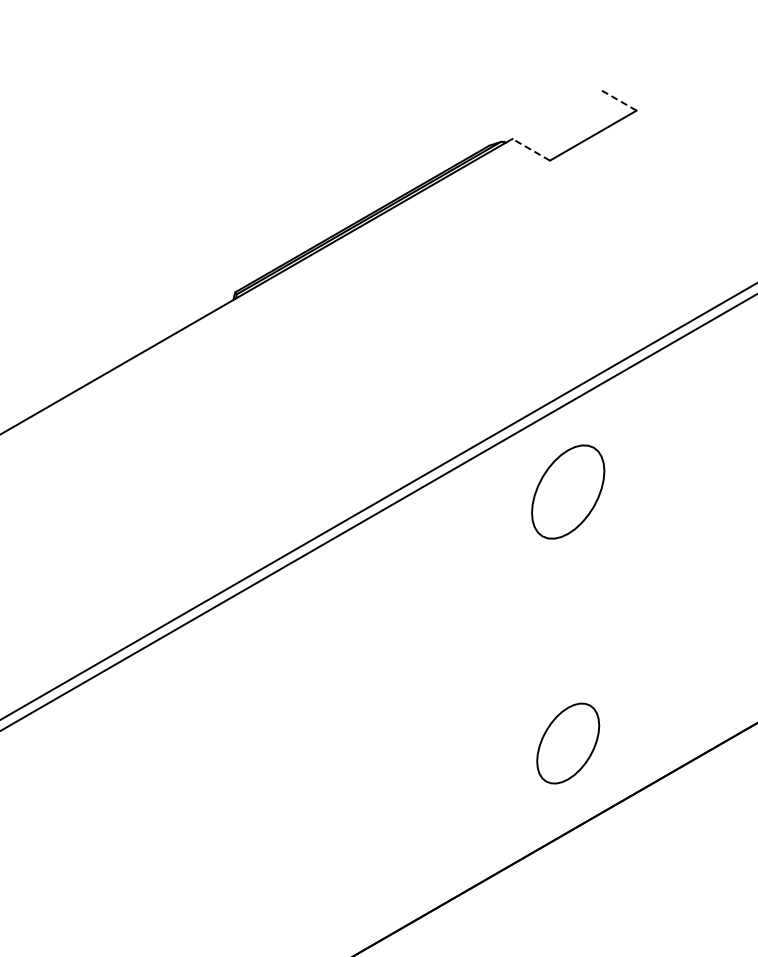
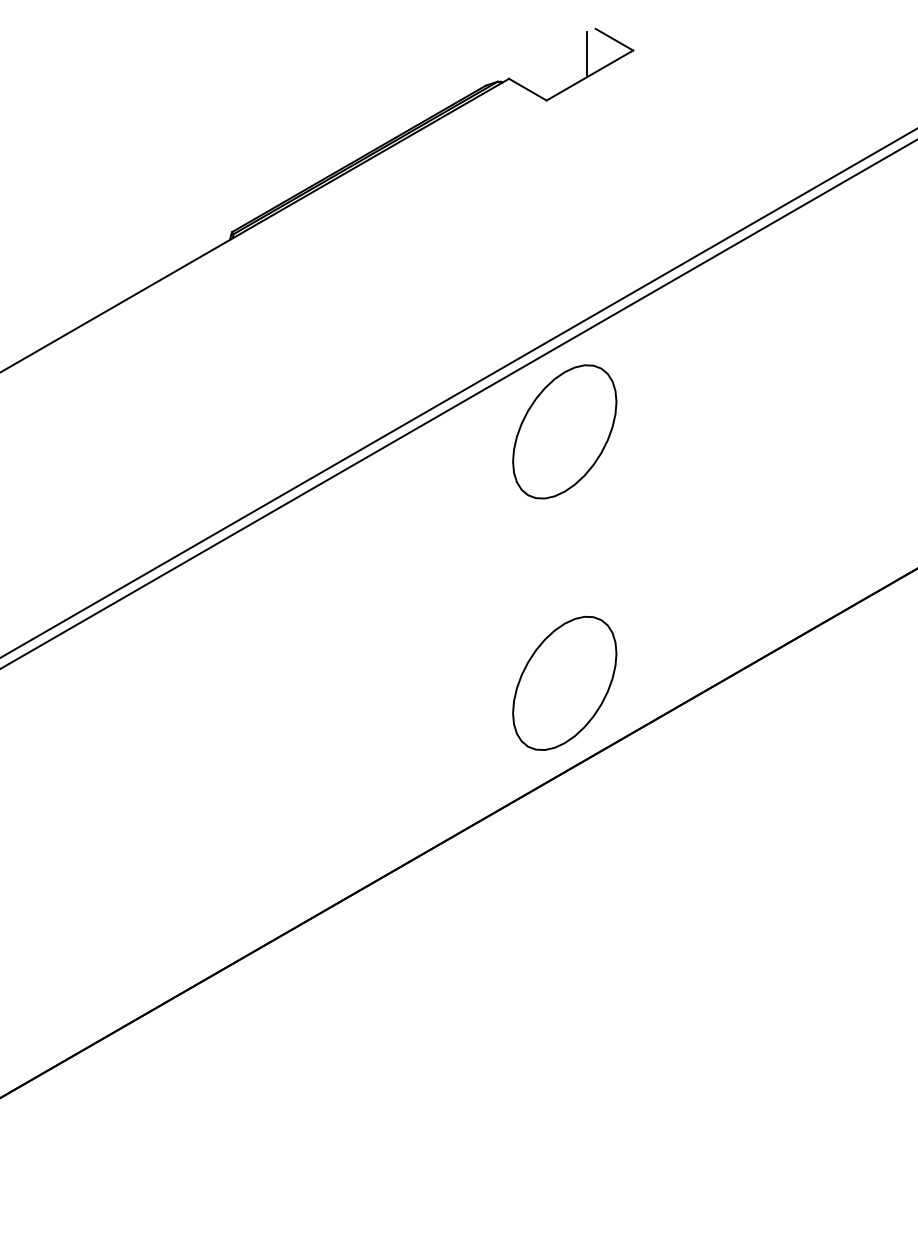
line: (617, 99) -> (614, 39), dashed -> solid
line: (590, 113) -> (587, 53), added
line: (530, 149) -> (527, 89), dashed -> solid
part: (567, 491) -> (564, 431), size x1.43
part: (567, 743) -> (564, 683), size x1.67

